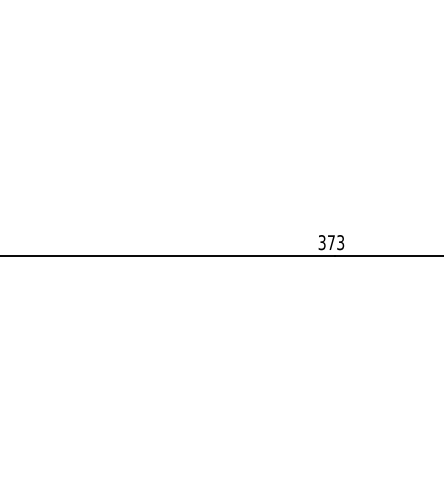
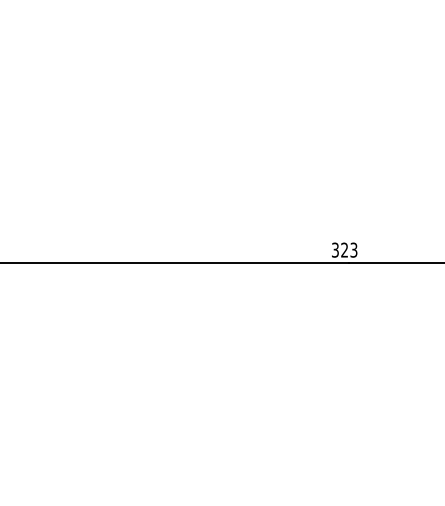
text: (331, 241) -> (344, 249), 373 -> 323

